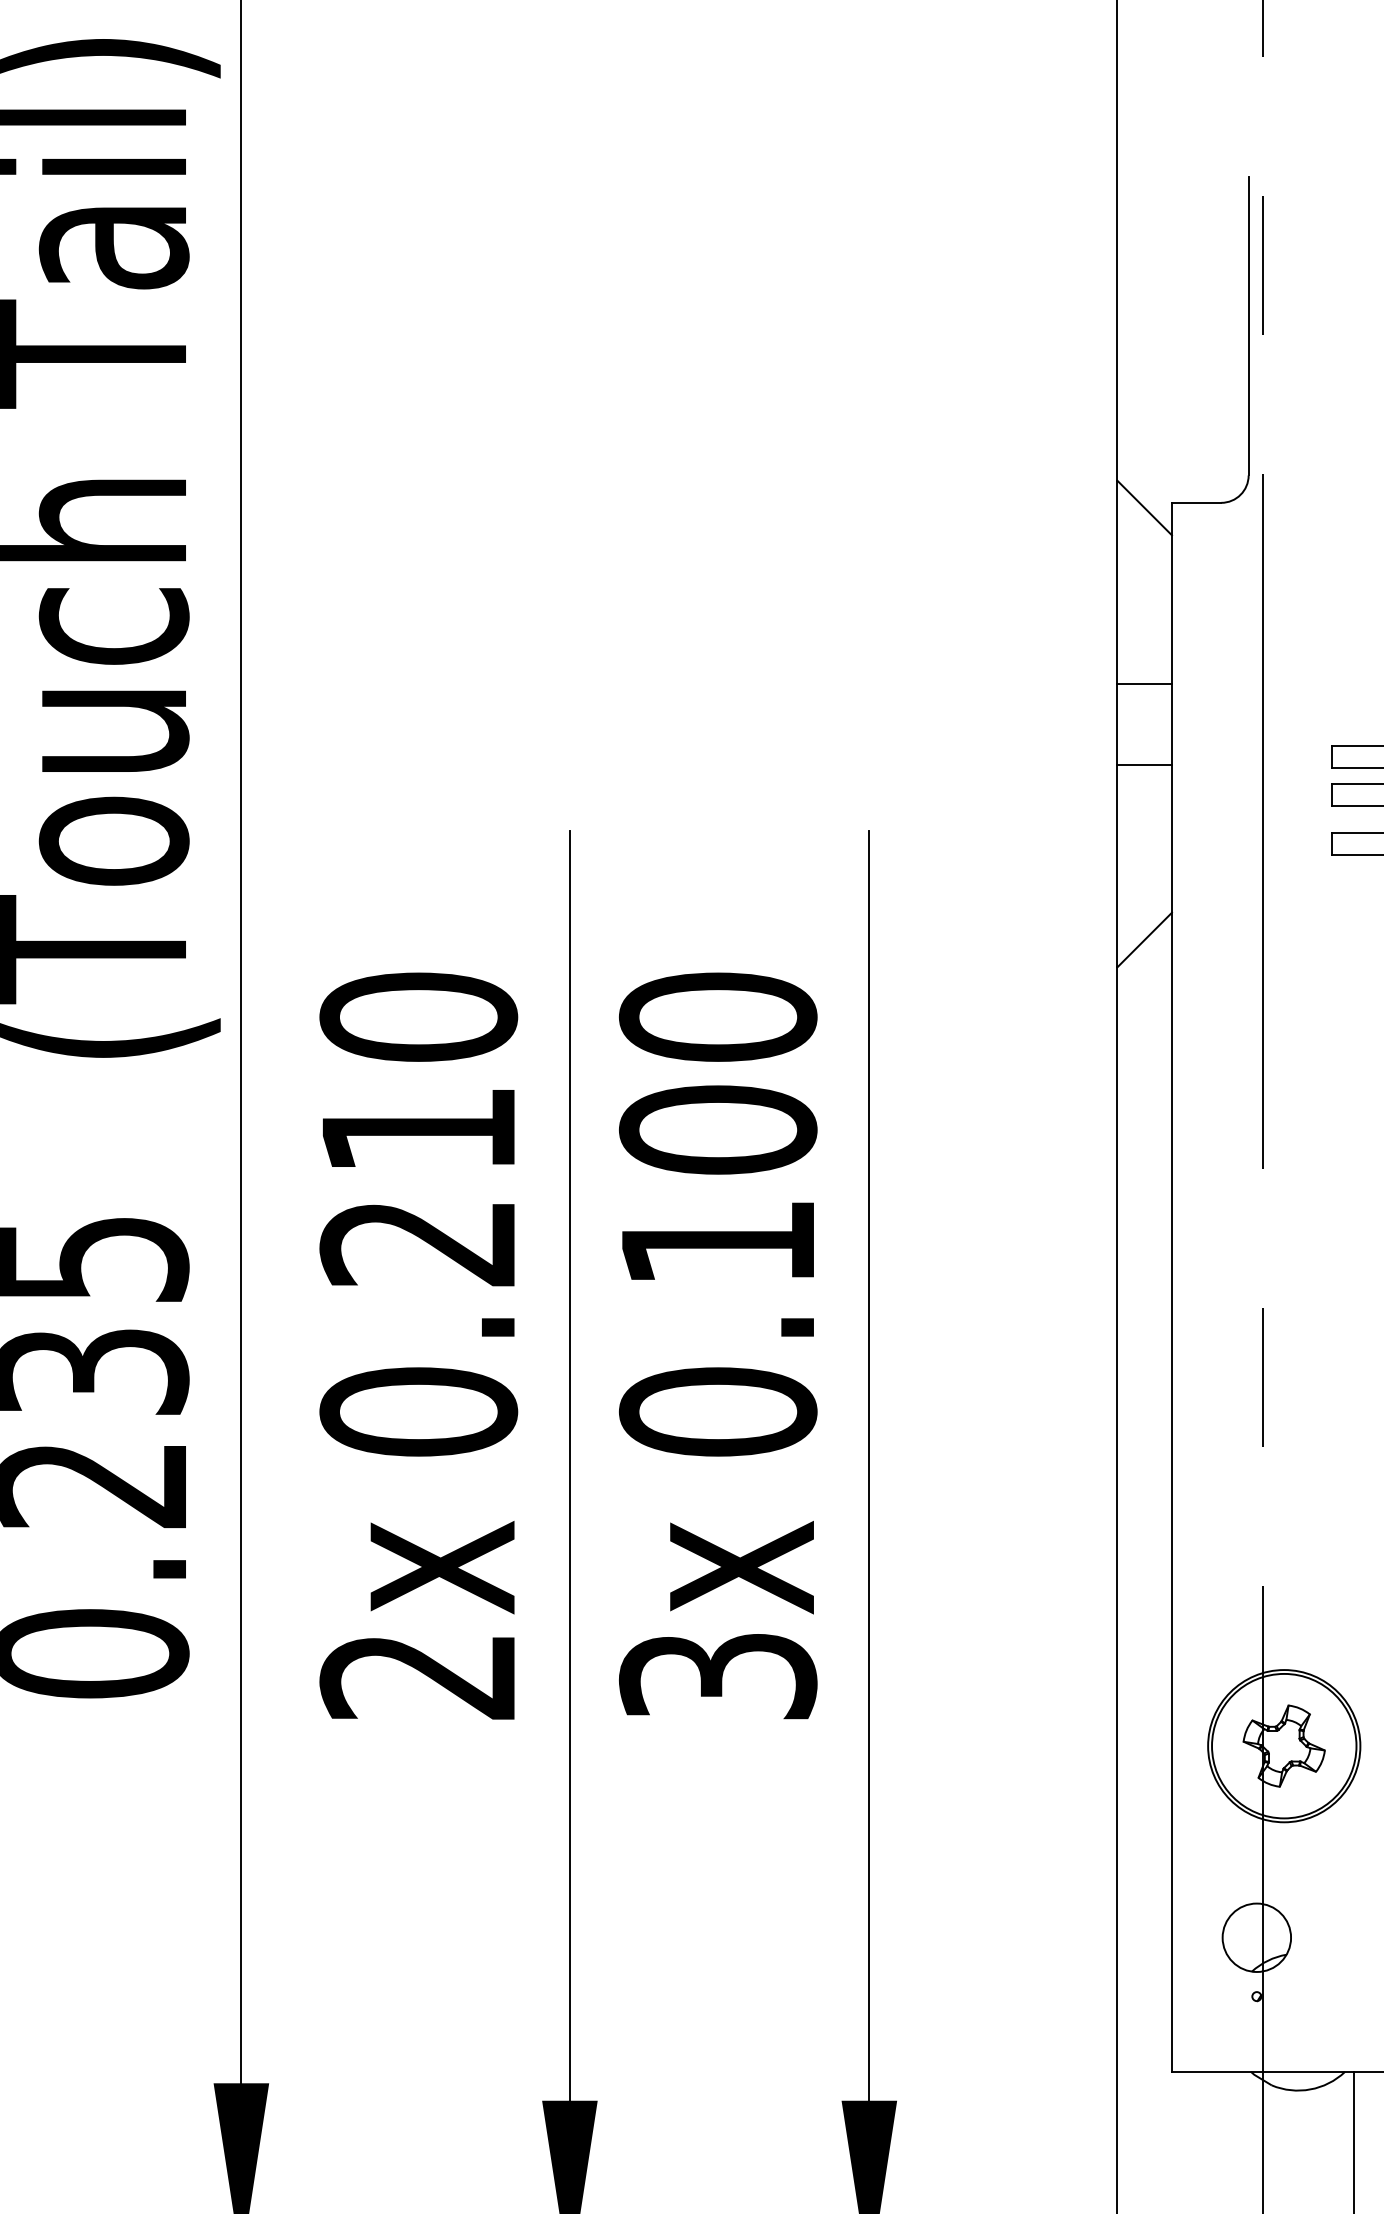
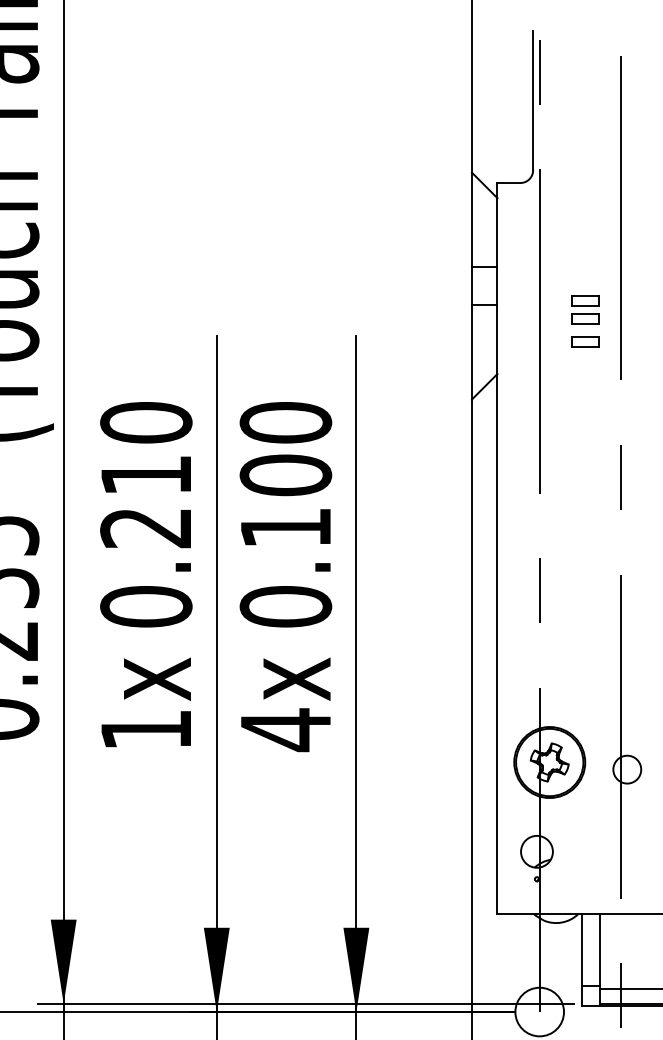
text: (416, 1677) -> (145, 730), 2x -> 1x
text: (717, 1677) -> (285, 730), 3x -> 4x

